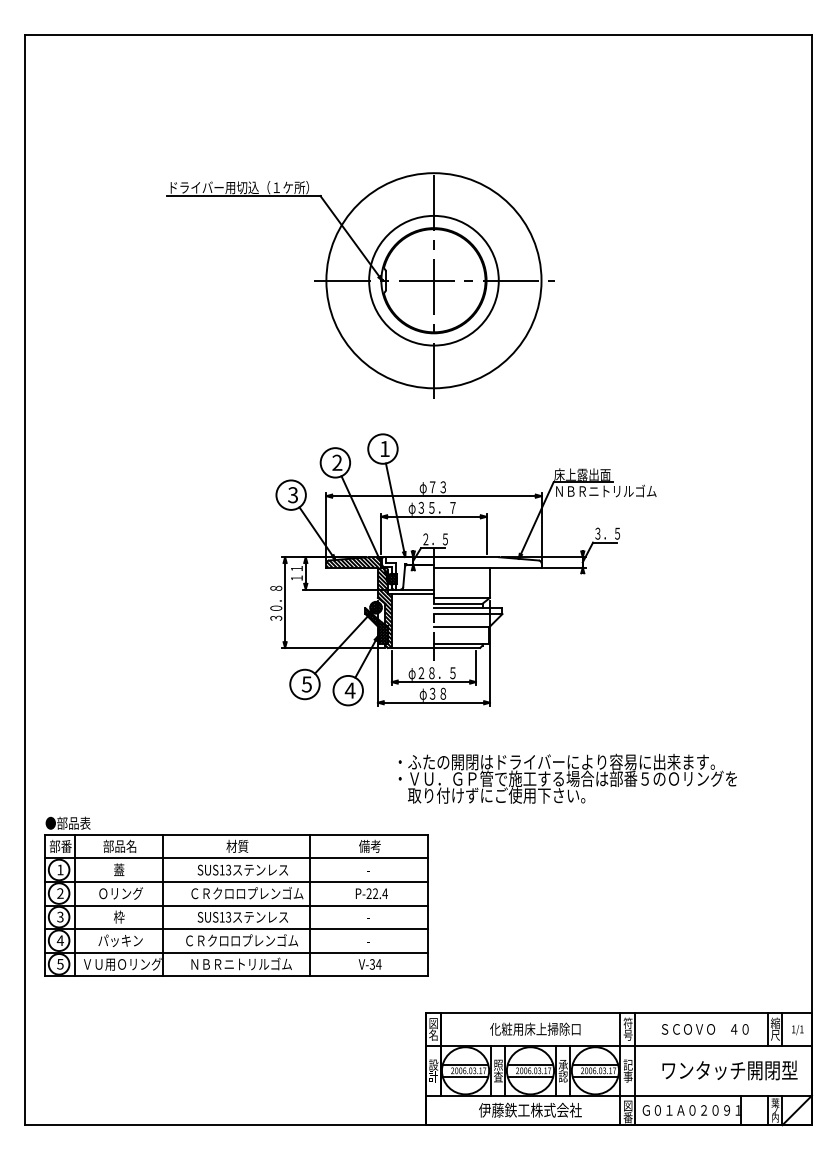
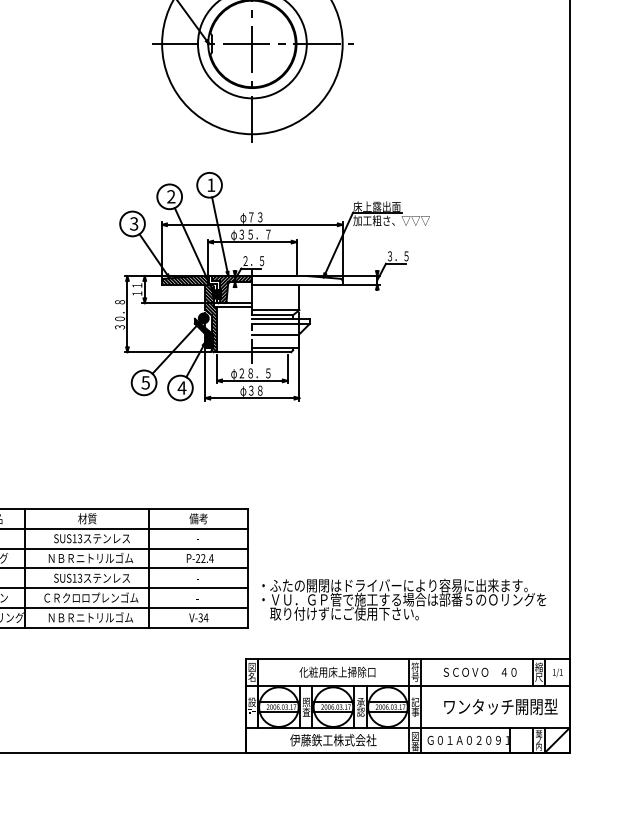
text: (605, 490) -> (396, 220), ＮＢＲニトリルゴム -> 加工粗さ、▽▽▽
hatch: (409, 573) -> (231, 289), added
text: (567, 778) -> (403, 599), moved
text: (247, 893) -> (95, 558), ＣＲクロロプレンゴム -> ＮＢＲニトリルゴム

